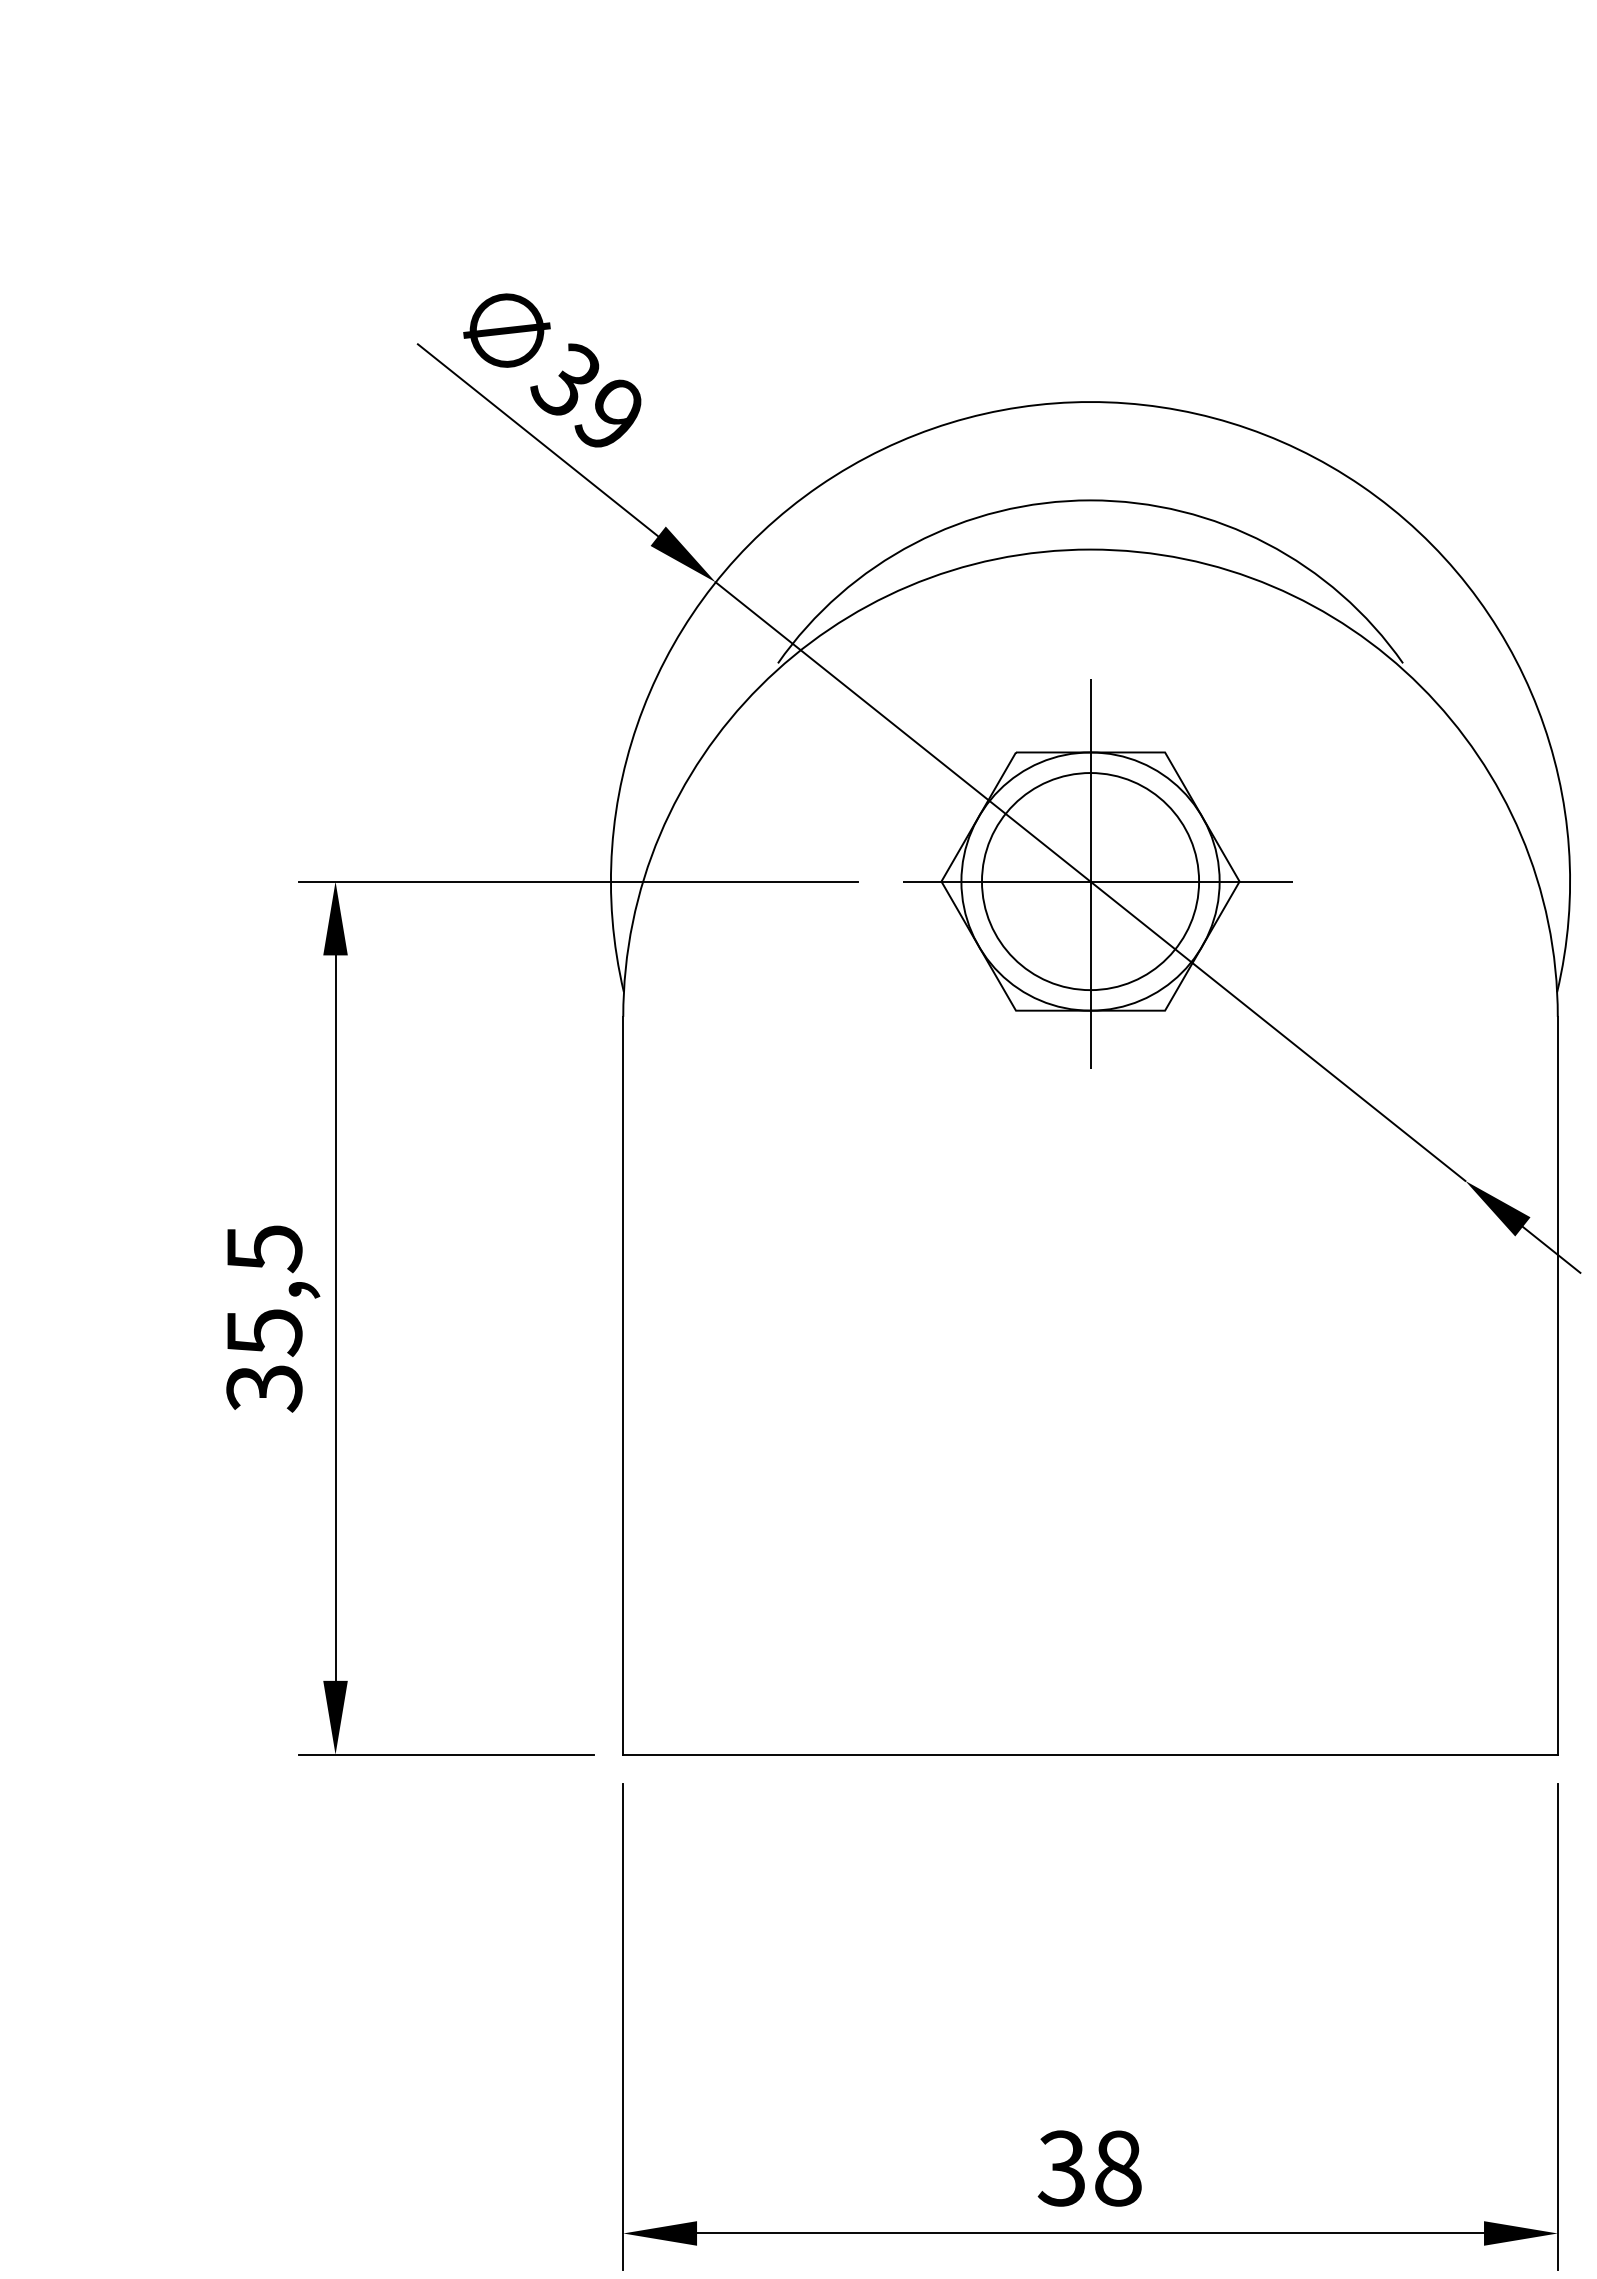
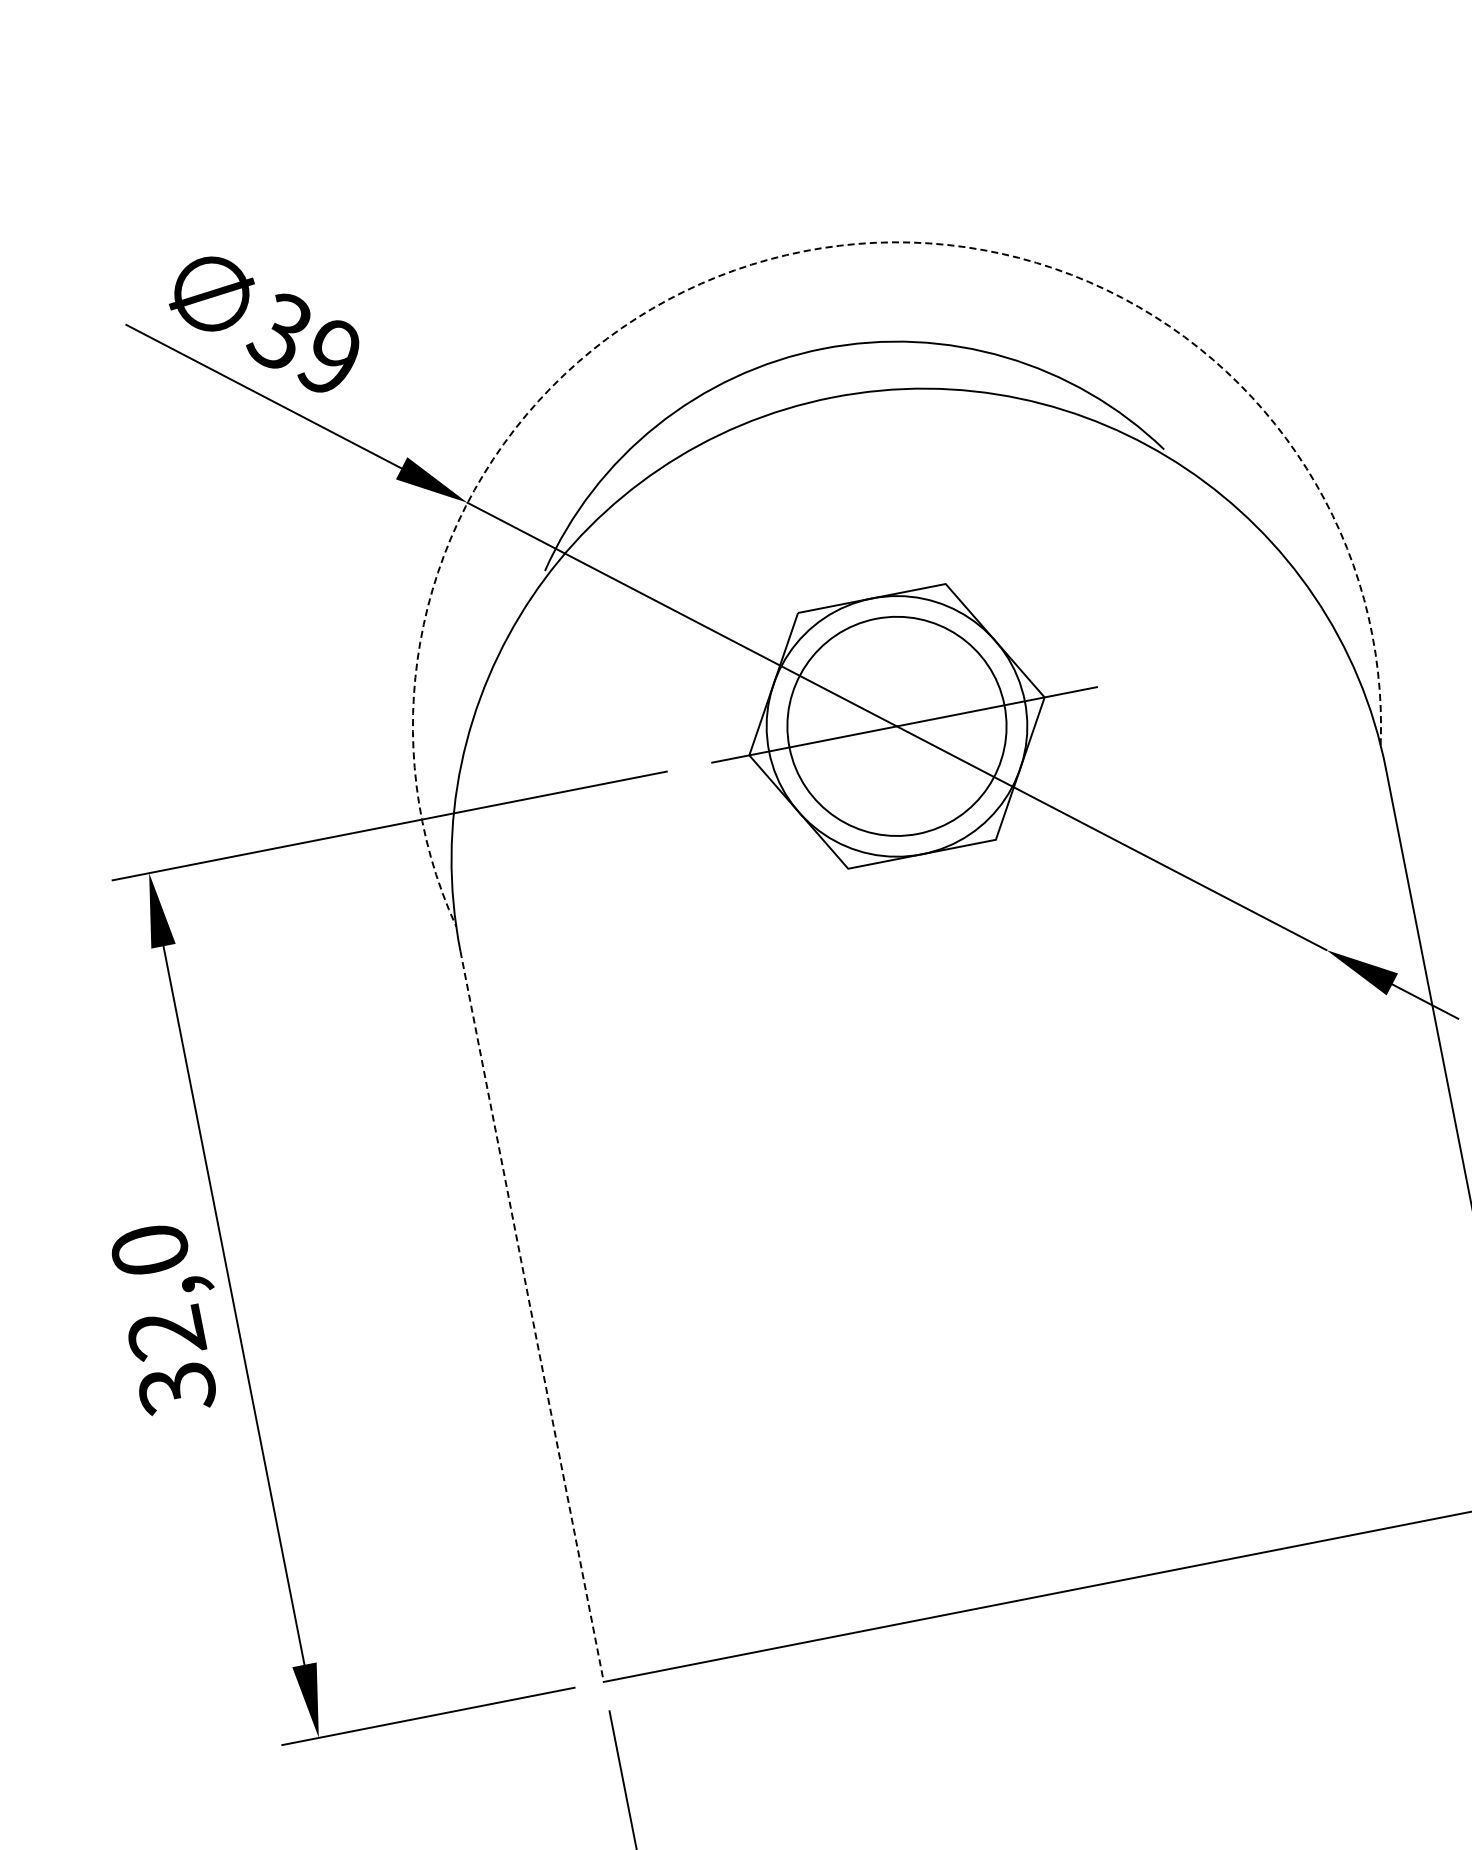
arc: (1090, 402) -> (803, 251), solid -> dashed
line: (1090, 881) -> (896, 726), removed
text: (264, 1290) -> (158, 1291), 35,5 -> 32,0
line: (623, 1385) -> (532, 1316), solid -> dashed

